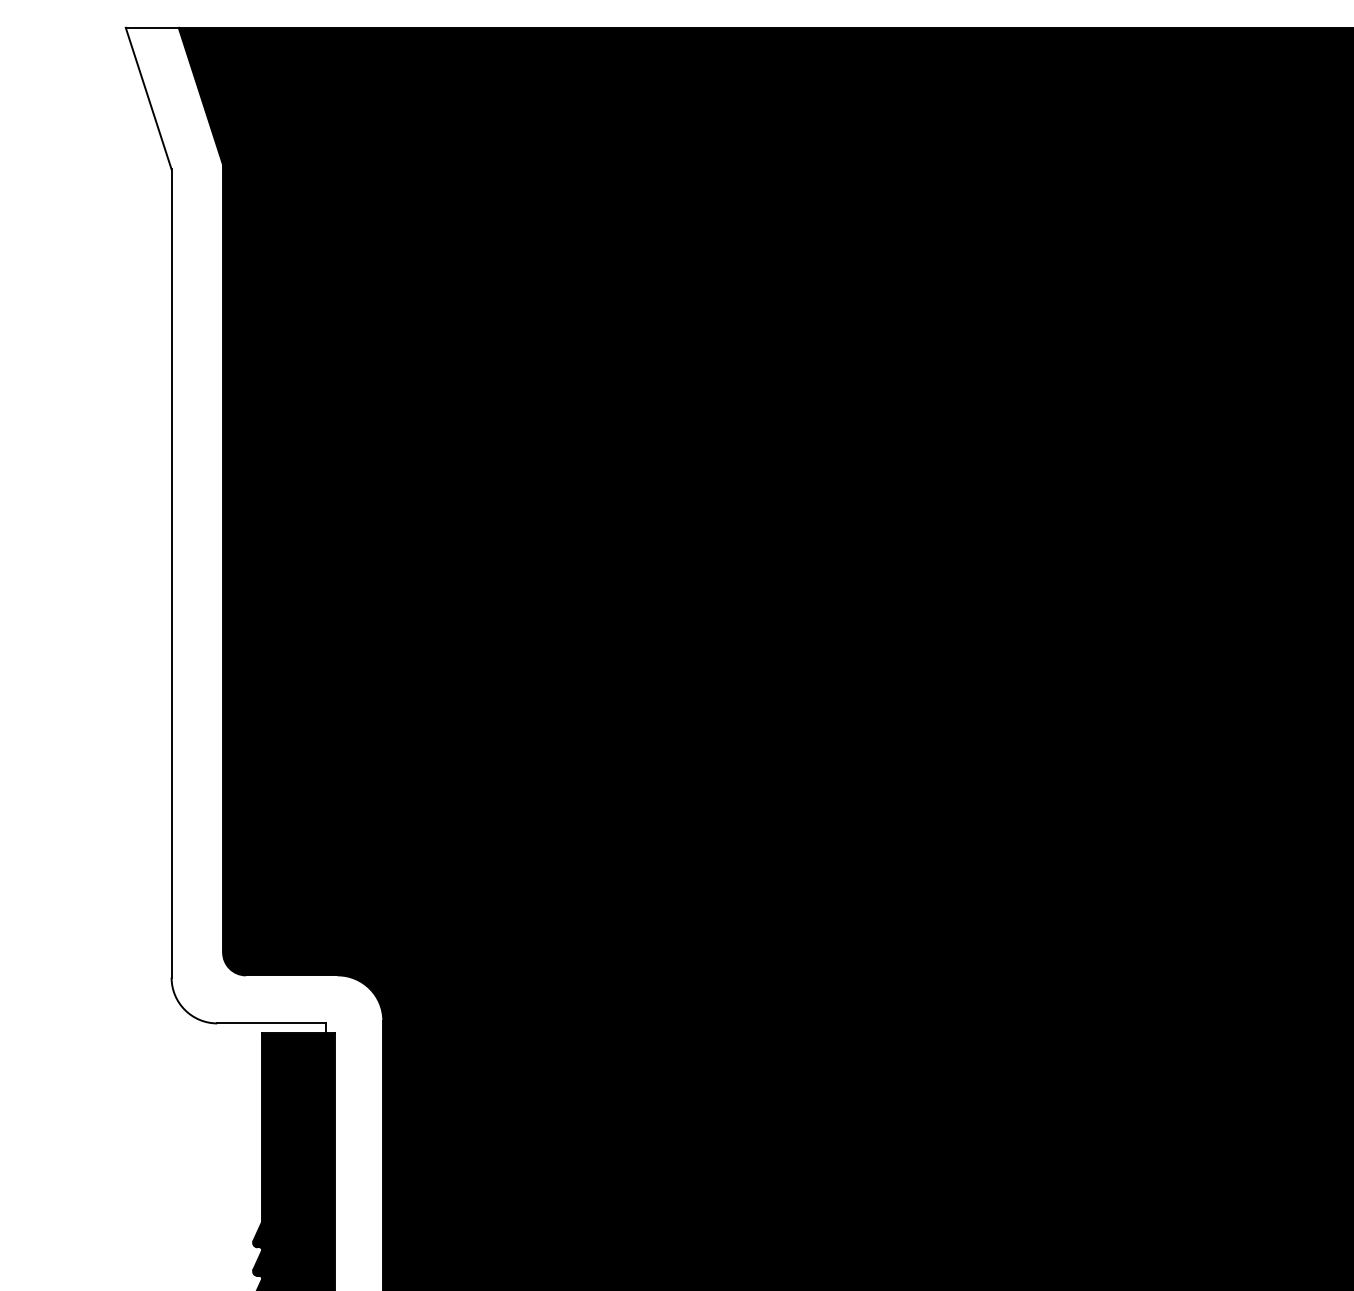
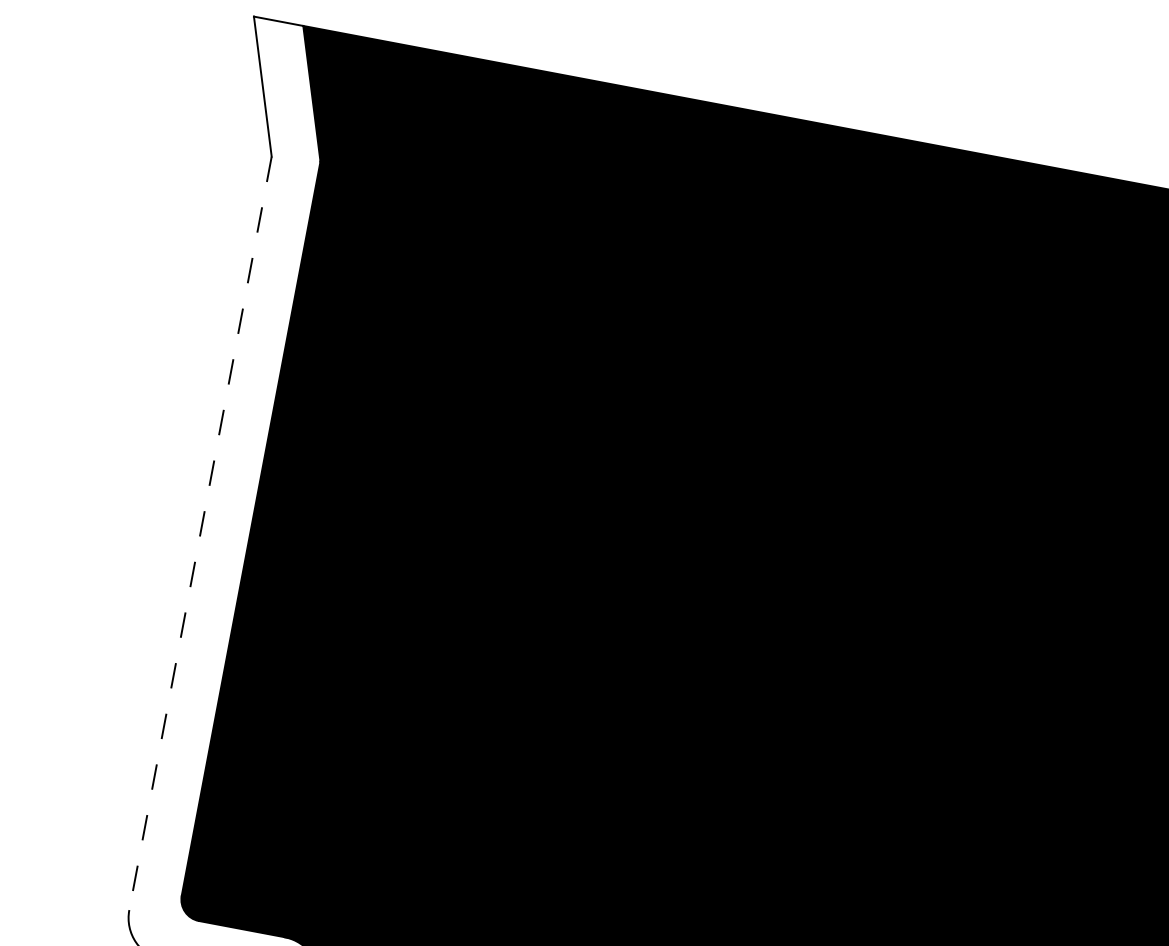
line: (171, 574) -> (200, 534), solid -> dashed

